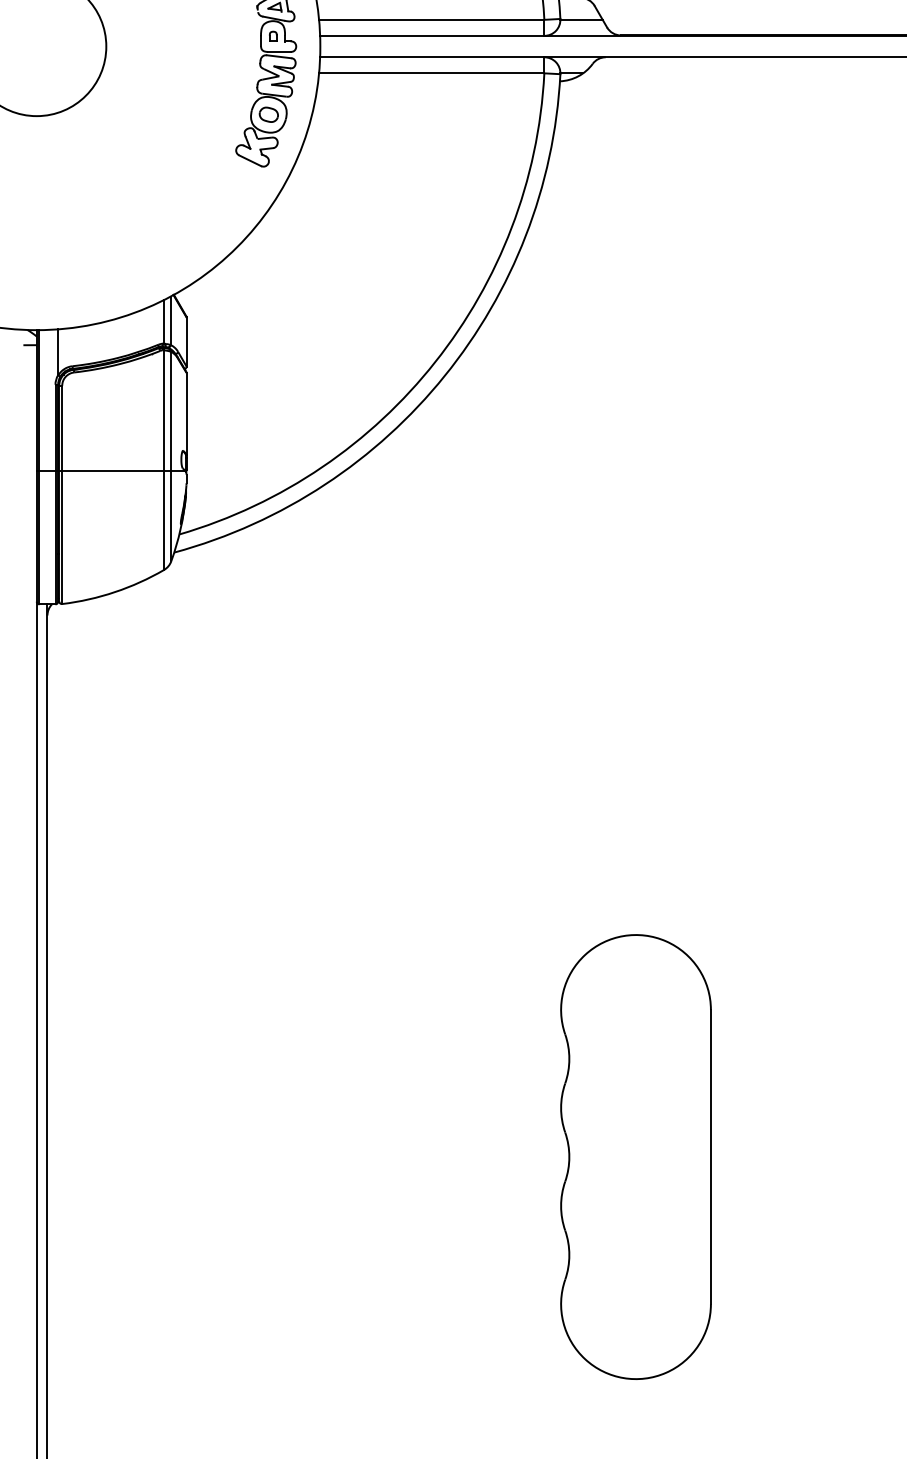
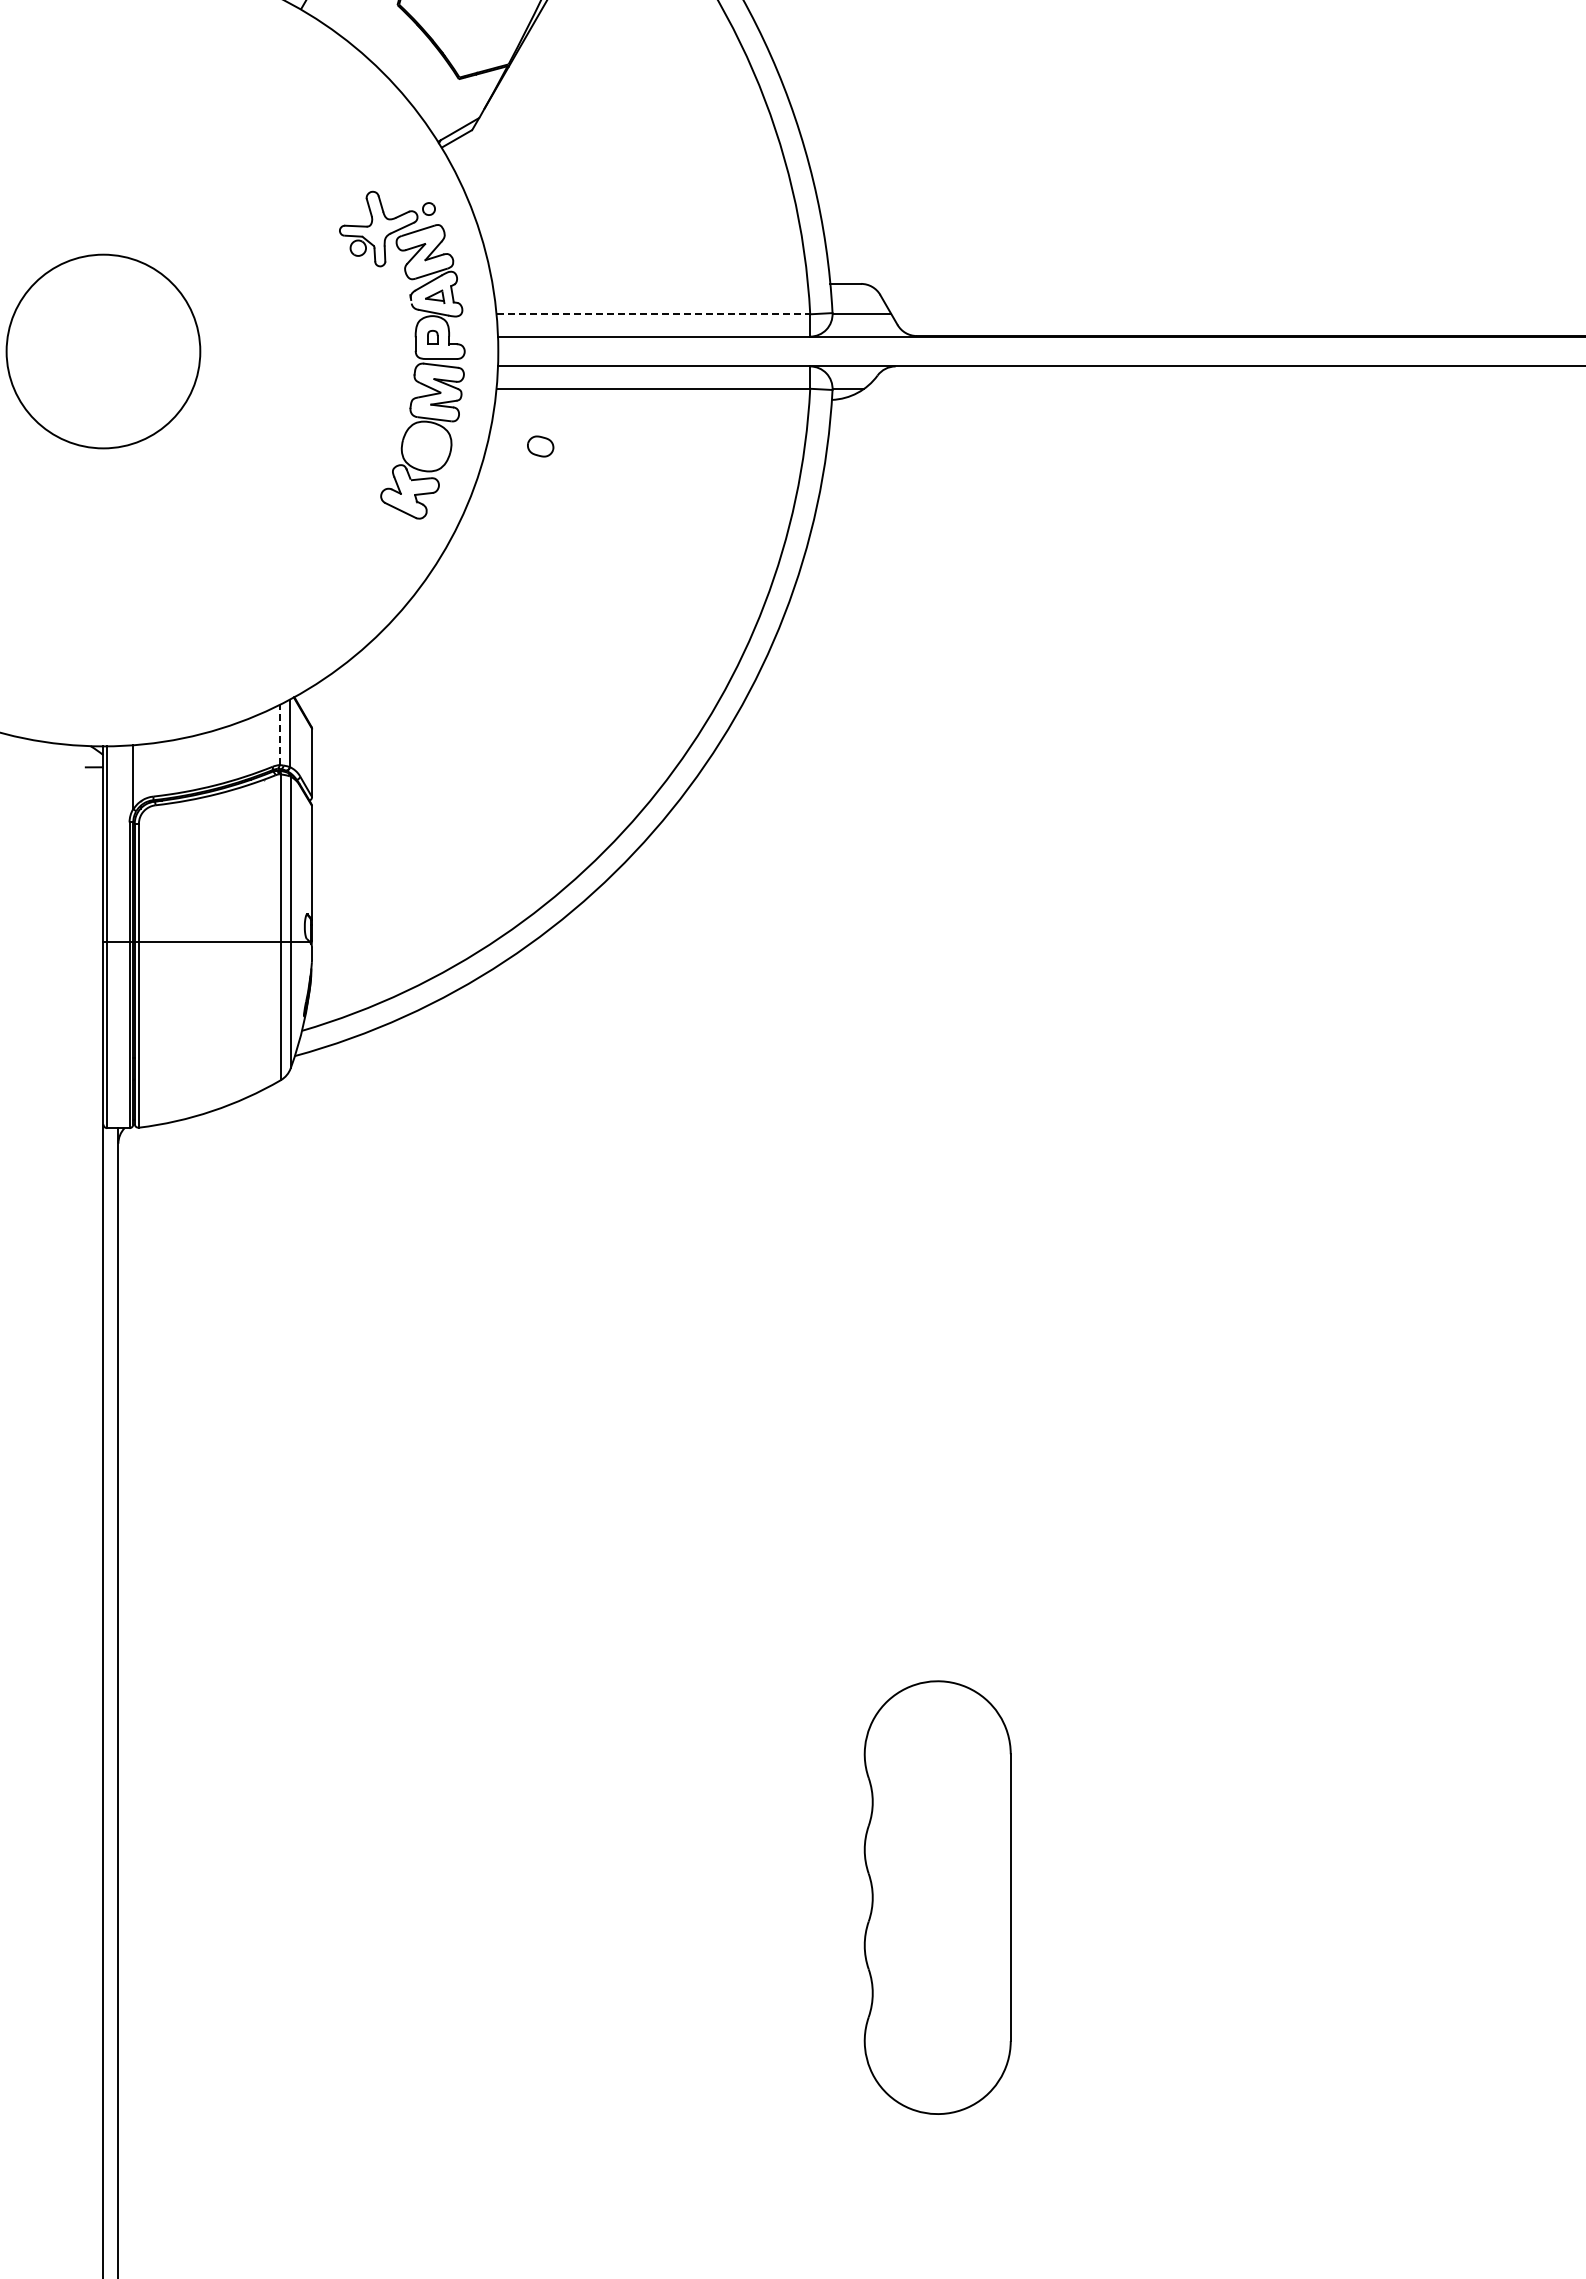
line: (431, 19) -> (653, 314), solid -> dashed
part: (268, 114) -> (540, 446), moved
line: (163, 321) -> (280, 734), solid -> dashed
part: (635, 1156) -> (937, 1897), size x0.7

